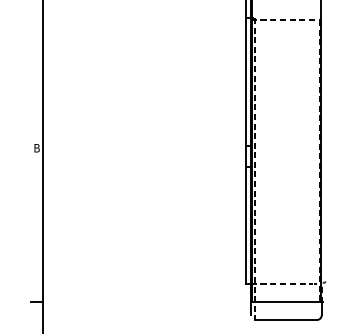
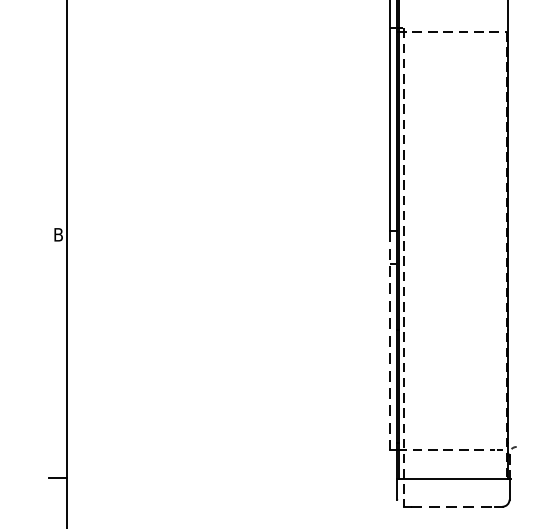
line: (246, 215) -> (390, 341), solid -> dashed
line: (286, 319) -> (453, 506), solid -> dashed

